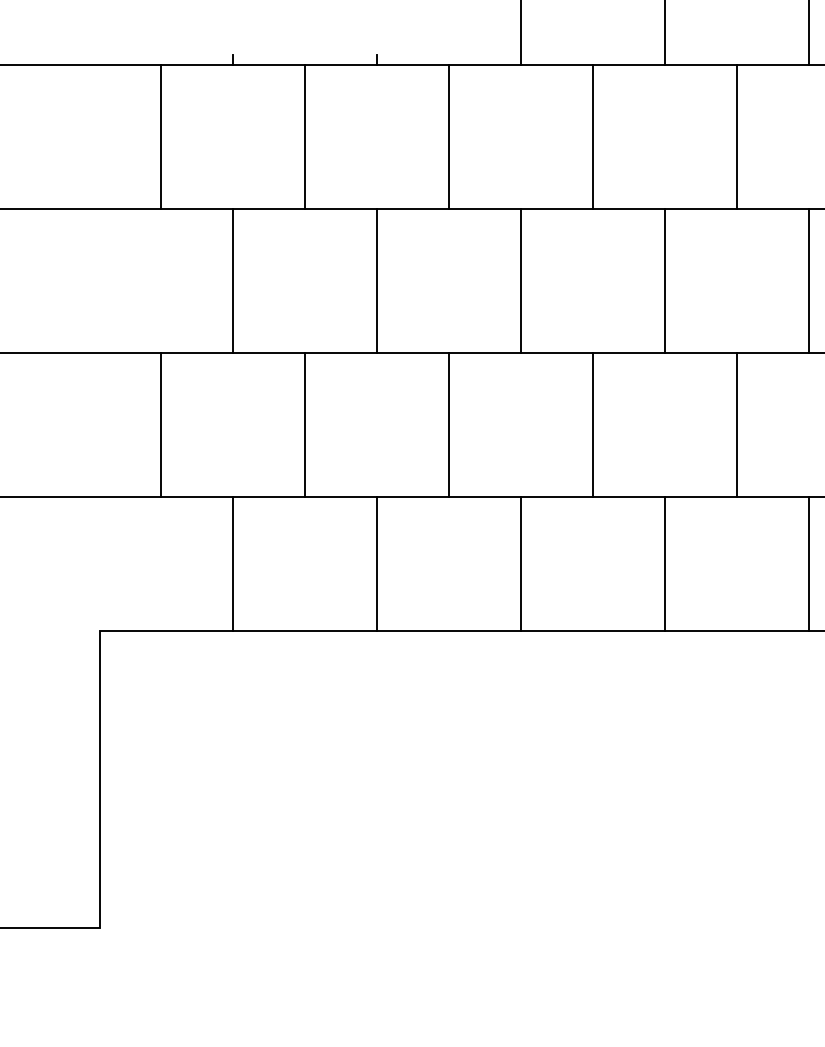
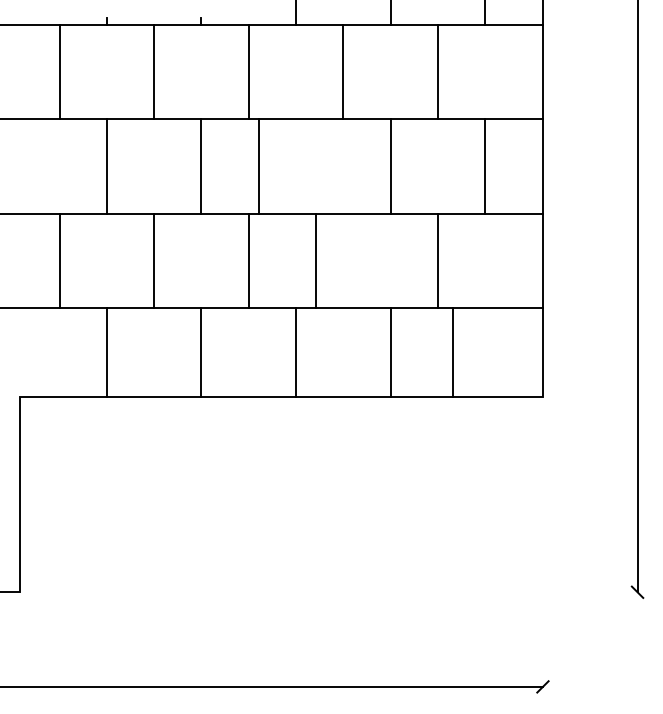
line: (521, 280) -> (259, 166), moved
line: (592, 423) -> (316, 260), moved
line: (808, 563) -> (453, 352), moved

